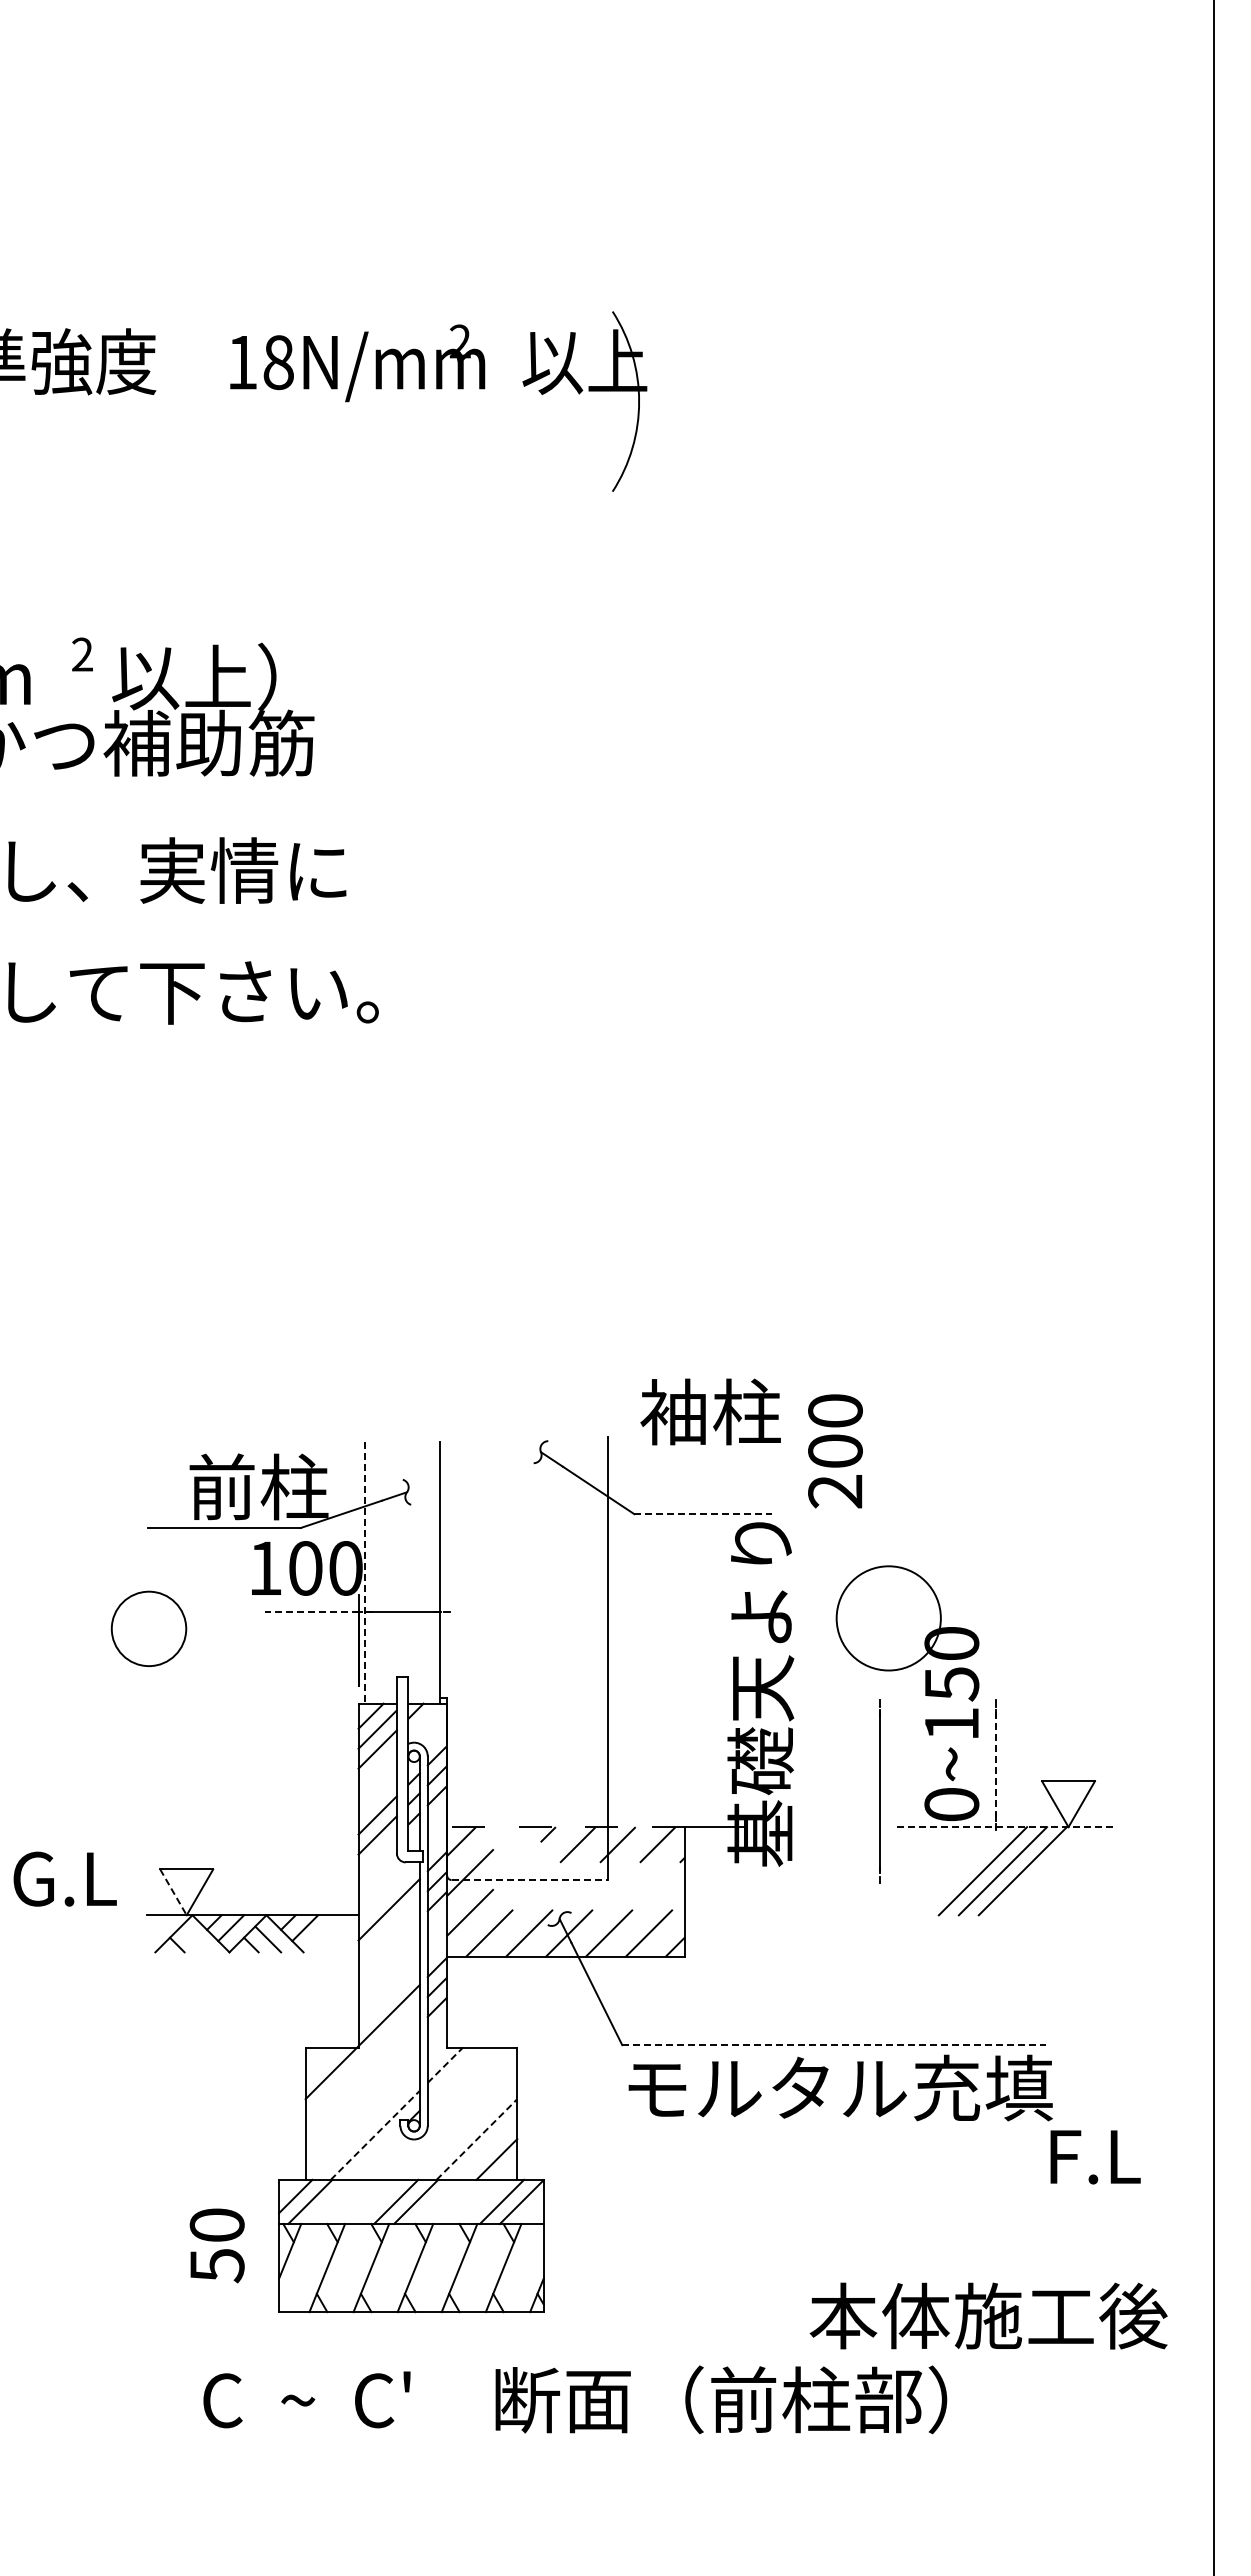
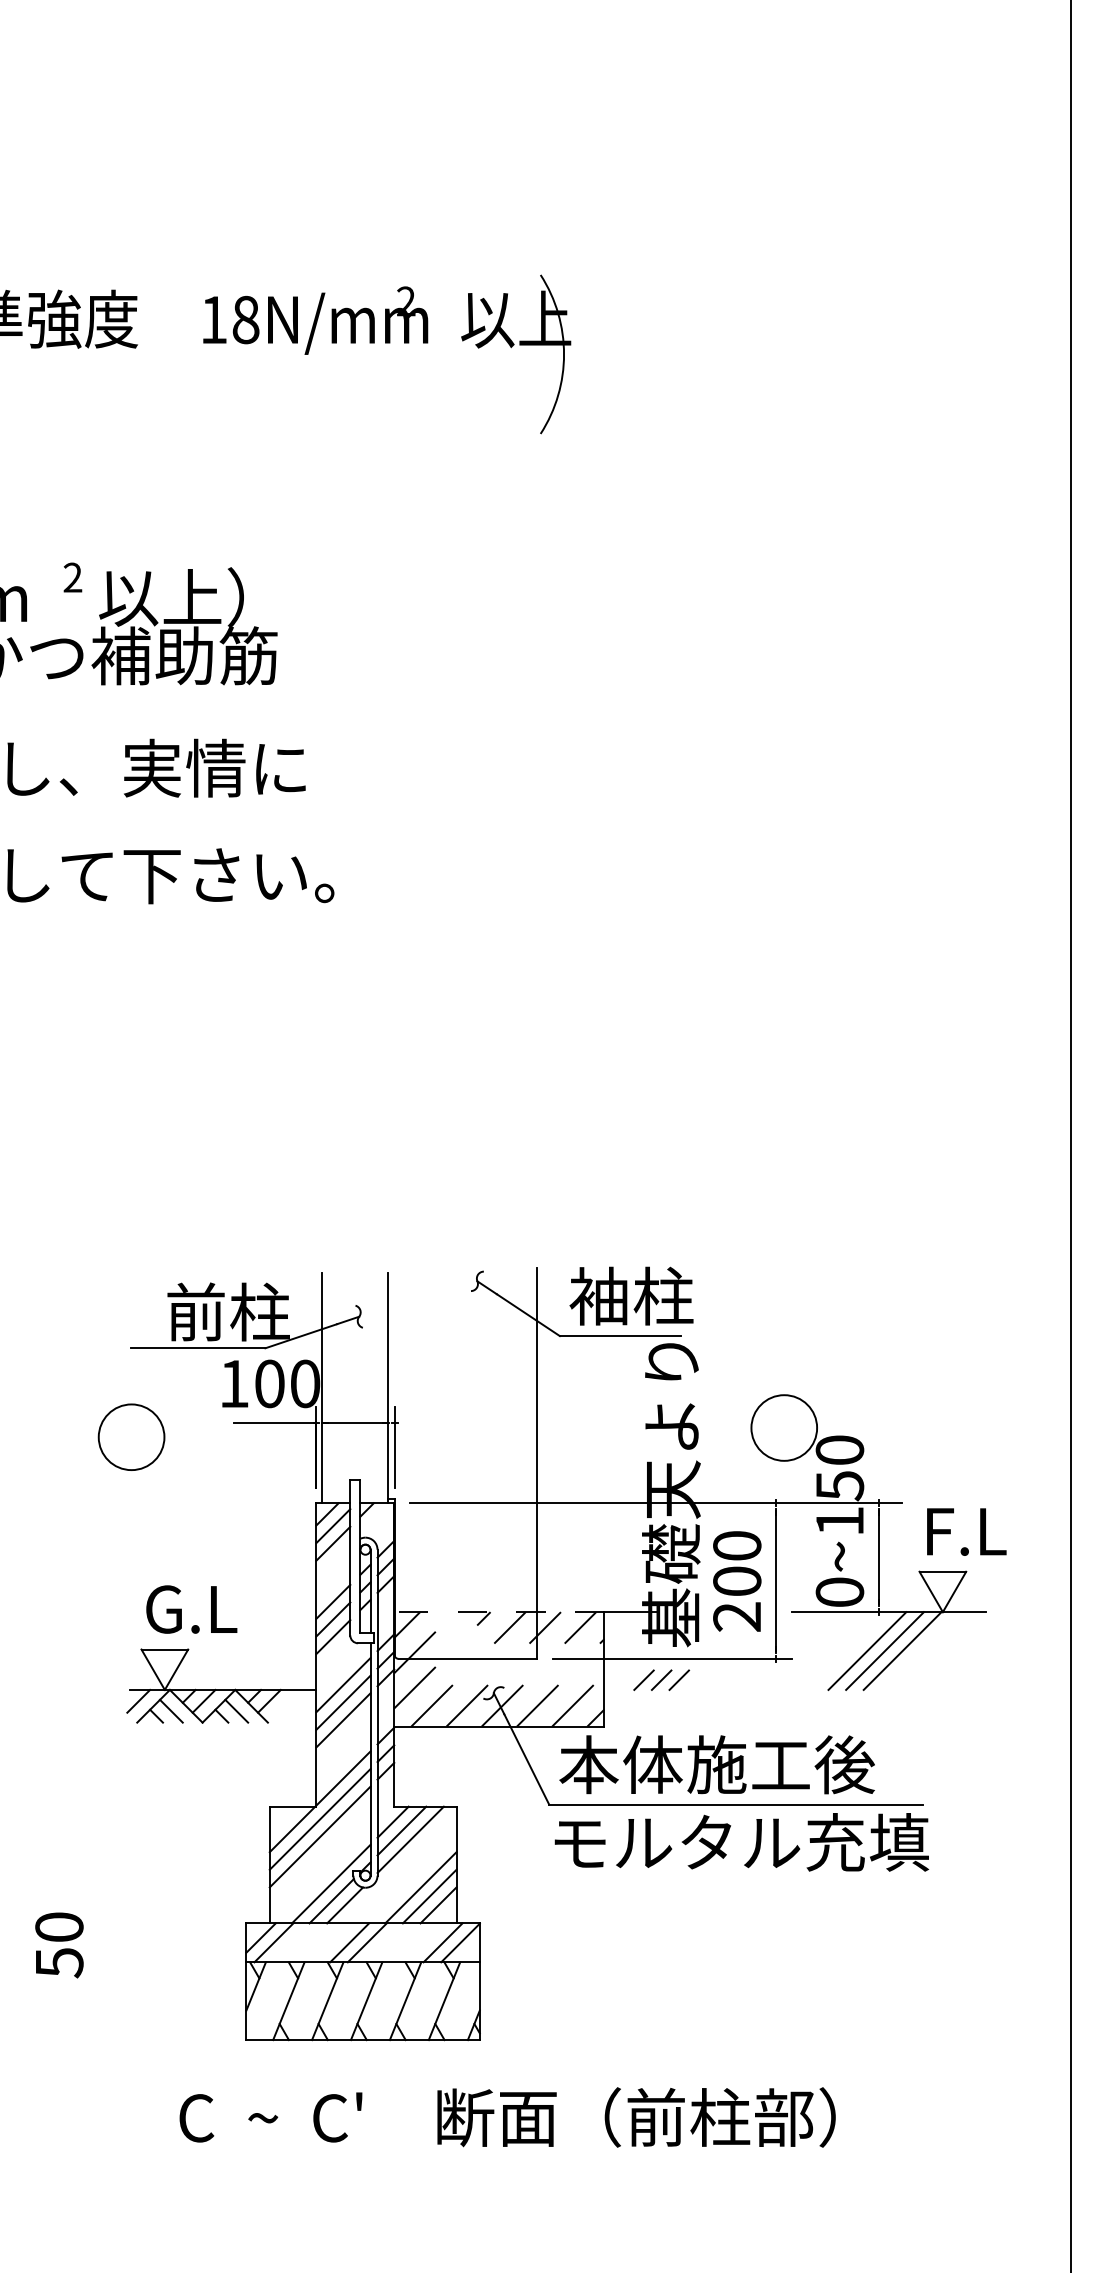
text: (710, 1411) -> (631, 1295), moved
text: (835, 1451) -> (737, 1581), moved
line: (703, 1514) -> (620, 1336), dashed -> solid
line: (365, 1573) -> (322, 1388), dashed -> solid
line: (311, 1612) -> (274, 1422), dashed -> solid
circle: (888, 1618) -> (784, 1428), size x0.71
line: (447, 1640) -> (394, 1447), added
line: (743, 1703) -> (656, 1503), added
line: (996, 1765) -> (879, 1557), dashed -> solid
line: (1007, 1827) -> (889, 1612), dashed -> solid
line: (377, 1855) -> (333, 1637), added
text: (64, 1878) -> (191, 1608), moved
line: (530, 1880) -> (468, 1659), dashed -> solid
line: (761, 1880) -> (671, 1659), added
line: (173, 1892) -> (153, 1669), dashed -> solid
line: (729, 1904) -> (643, 1680), added
line: (749, 1904) -> (661, 1680), added
line: (769, 1904) -> (679, 1680), added
line: (157, 1928) -> (139, 1701), added
line: (388, 1929) -> (342, 1702), added
line: (194, 1939) -> (171, 1711), added
line: (388, 1949) -> (342, 1720), added
line: (833, 2045) -> (735, 1804), dashed -> solid
line: (362, 2061) -> (319, 1818), added
line: (445, 2065) -> (393, 1822), dashed -> solid
line: (454, 2074) -> (401, 1830), added
line: (362, 2081) -> (319, 1836), added
line: (464, 2084) -> (409, 1839), added
line: (375, 2135) -> (331, 1884), dashed -> solid
line: (477, 2139) -> (421, 1887), dashed -> solid
line: (486, 2149) -> (429, 1896), added
line: (375, 2154) -> (331, 1901), added
text: (1095, 2157) -> (966, 1532), moved
line: (390, 2159) -> (344, 1905), added
text: (216, 2245) -> (58, 1945), moved
text: (988, 2315) -> (716, 1764), moved

